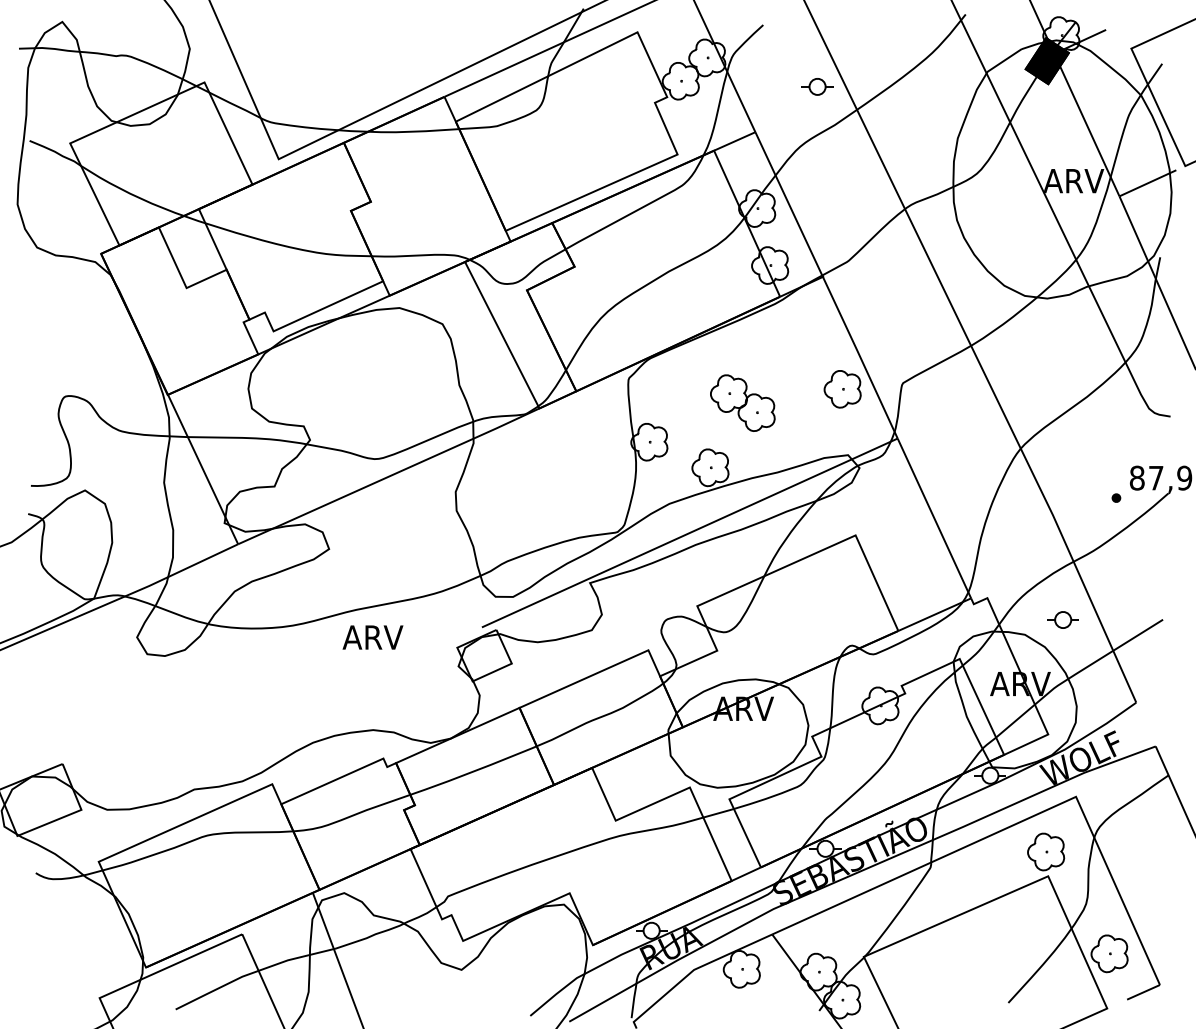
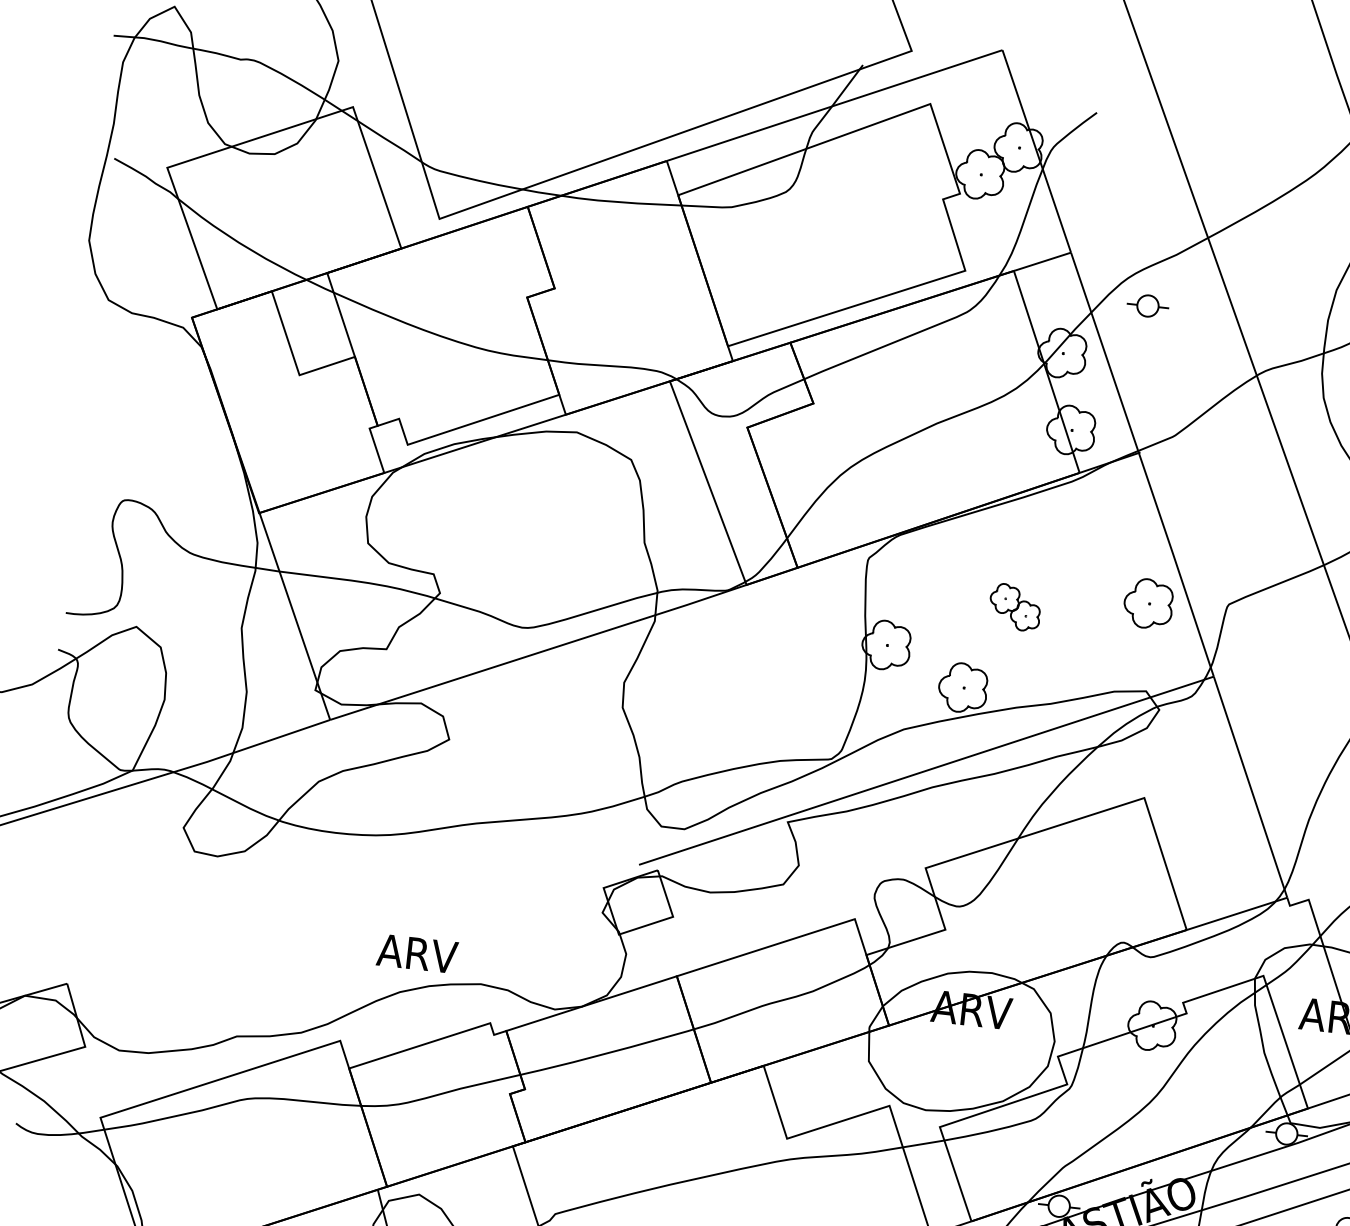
part: (817, 86) -> (1147, 305), moved
part: (742, 402) -> (1014, 606), size x0.6
text: (372, 637) -> (416, 953), moved

